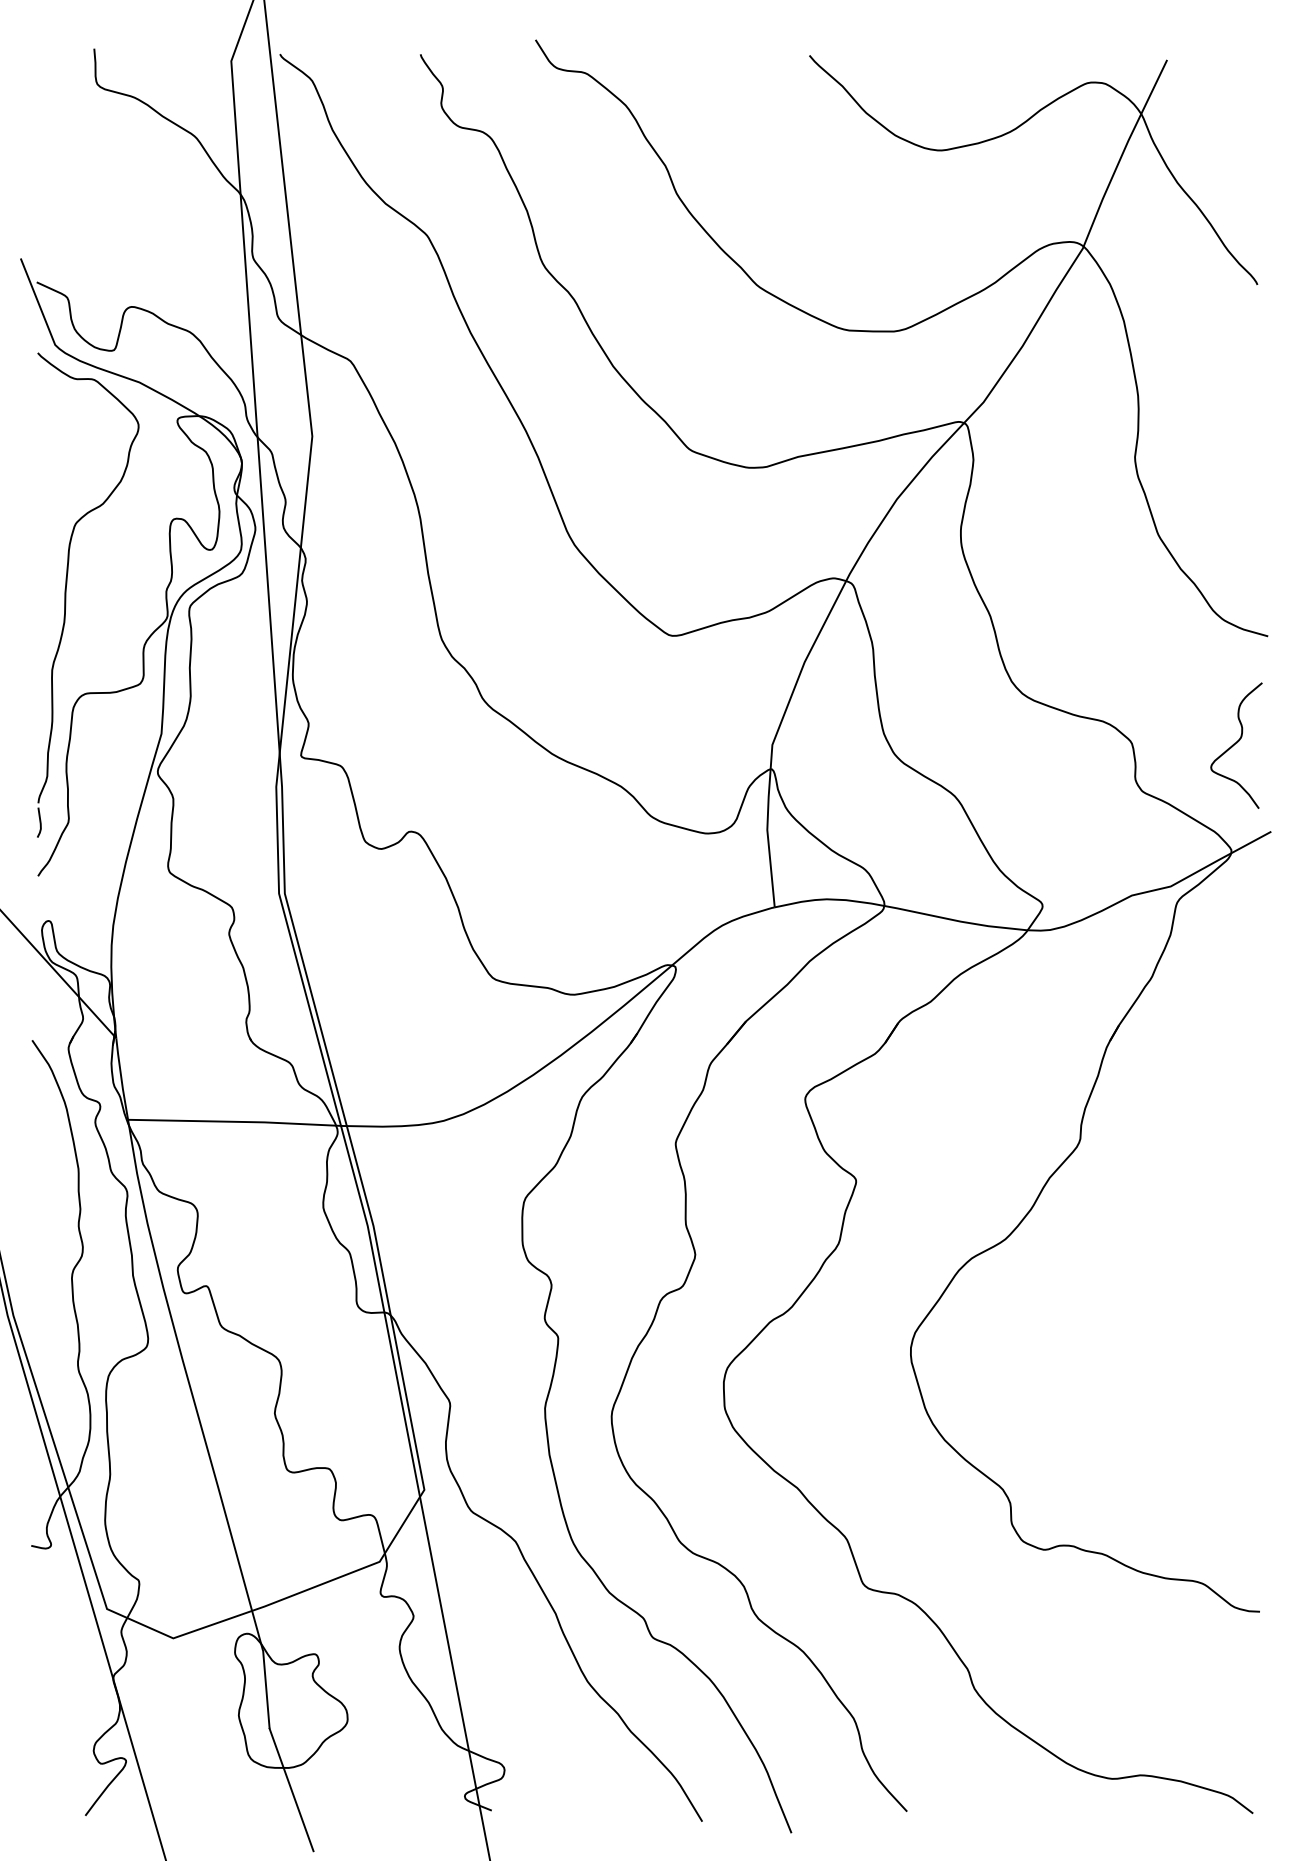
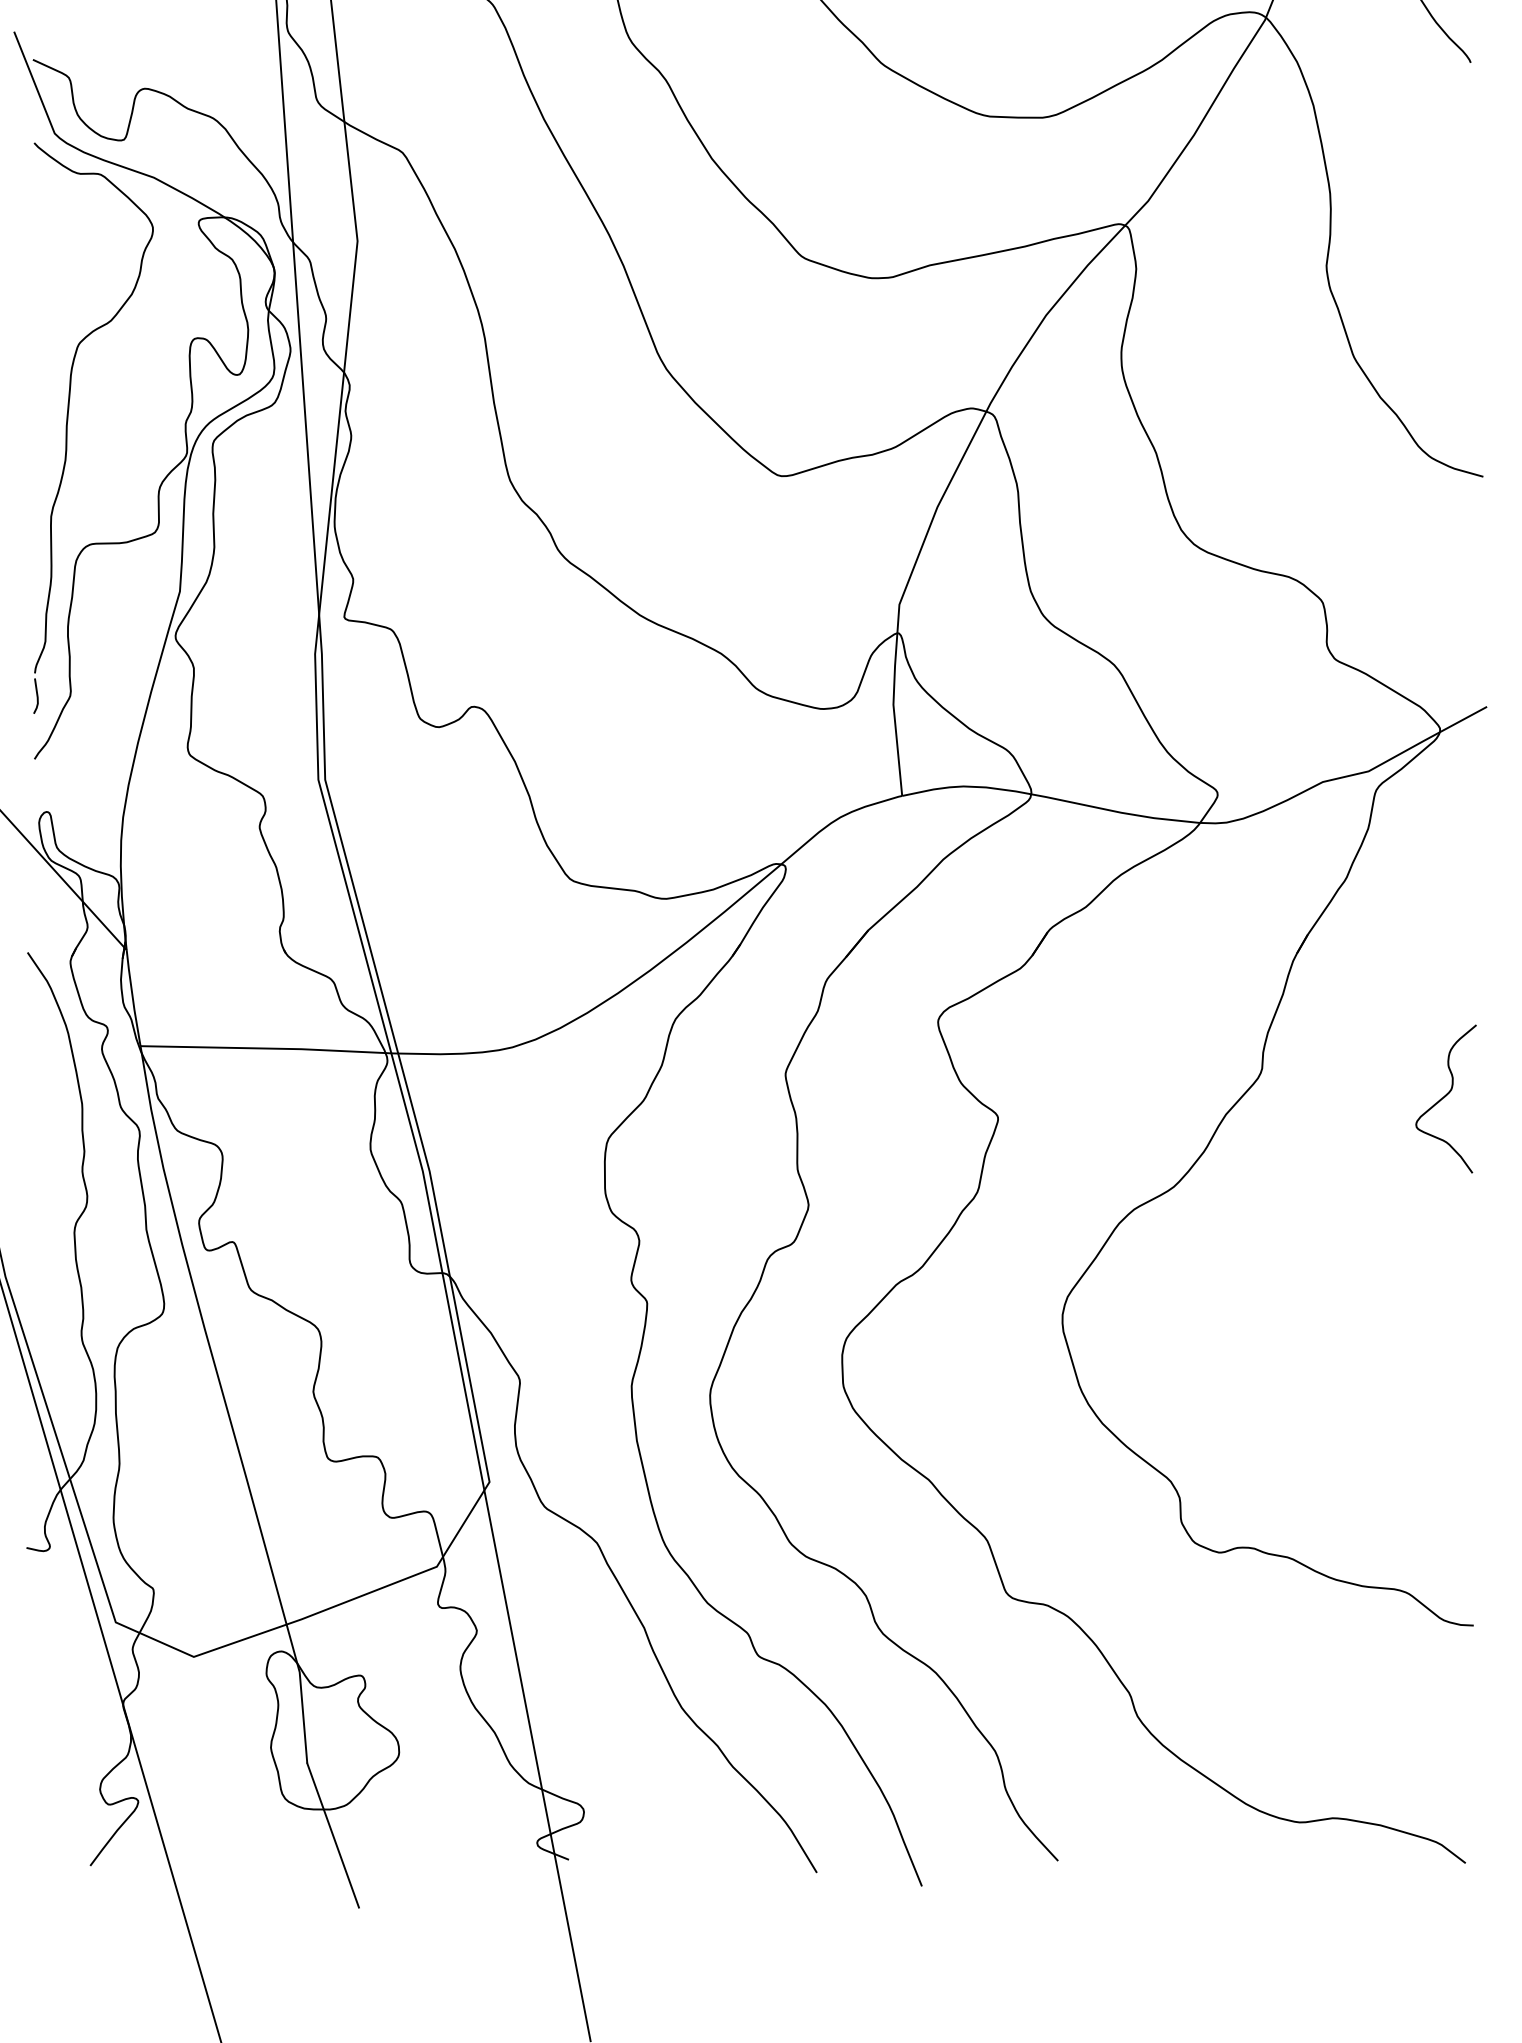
curve: (1235, 744) -> (1444, 1097), moved

